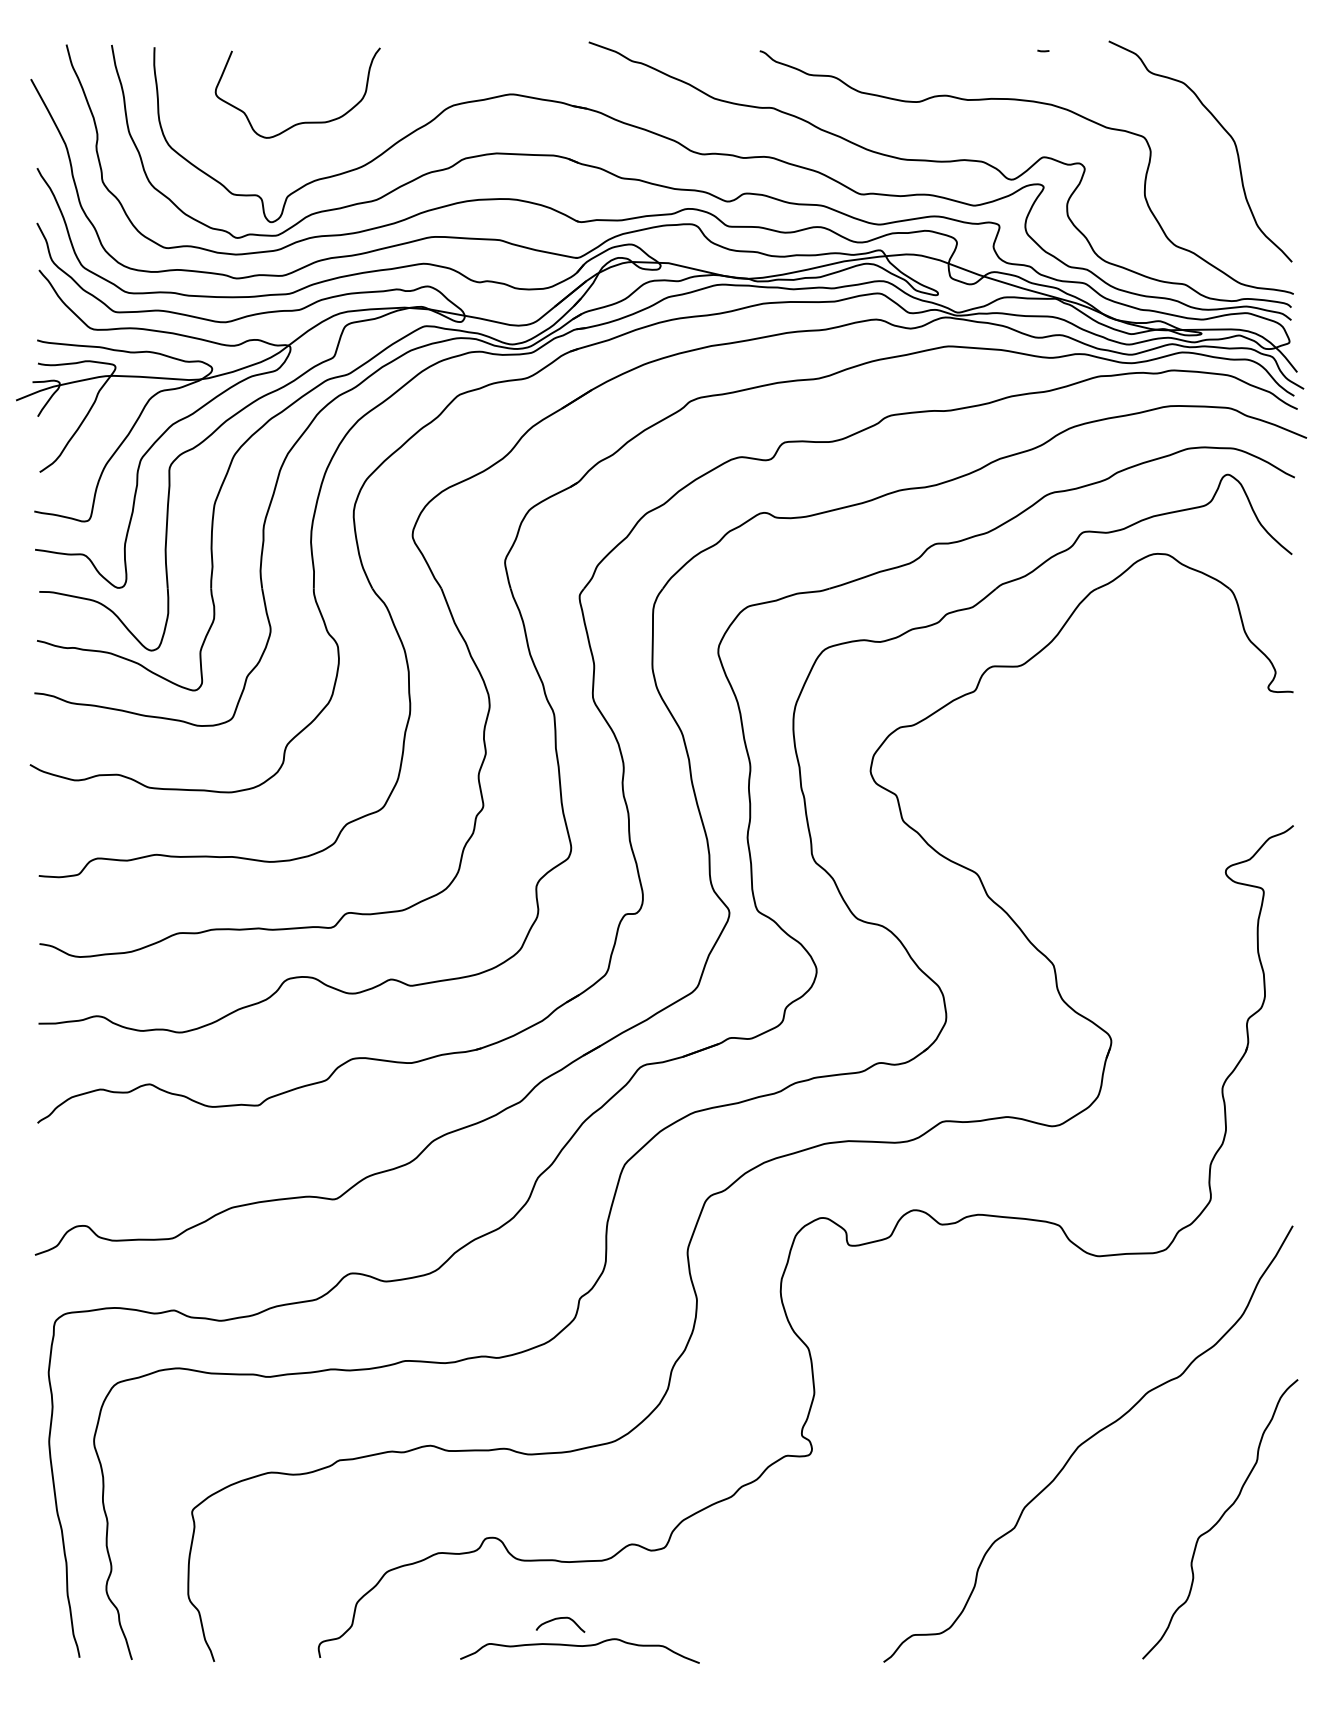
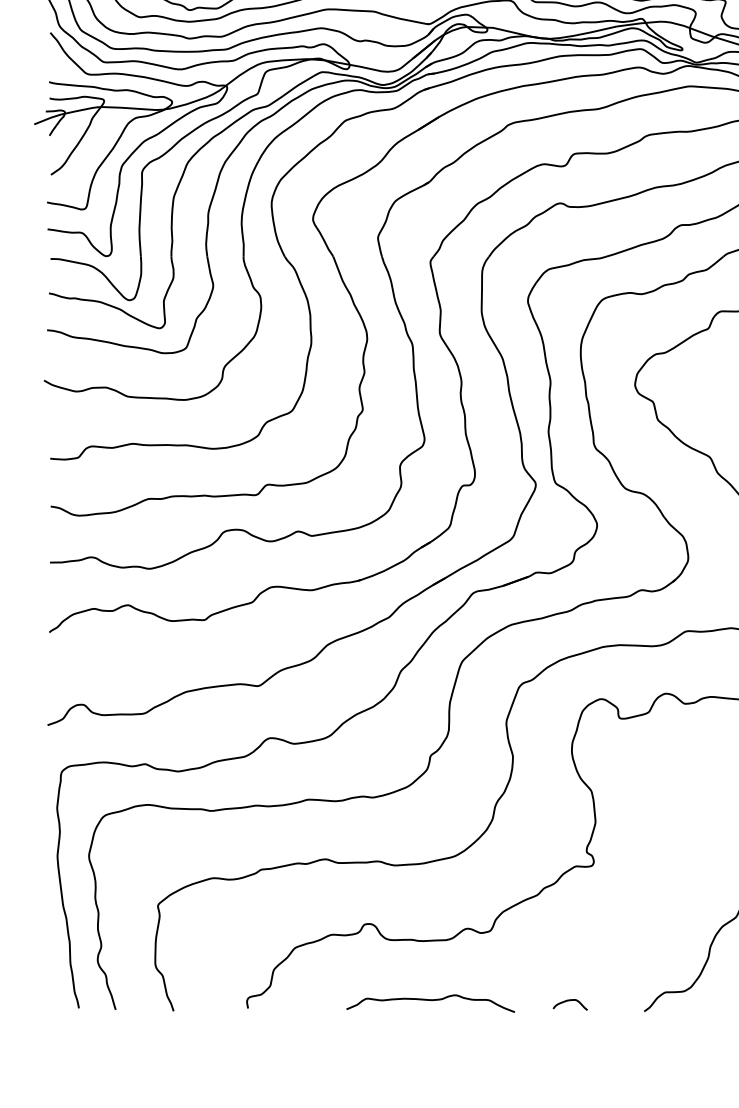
curve: (559, 1619) -> (569, 1001), moved

